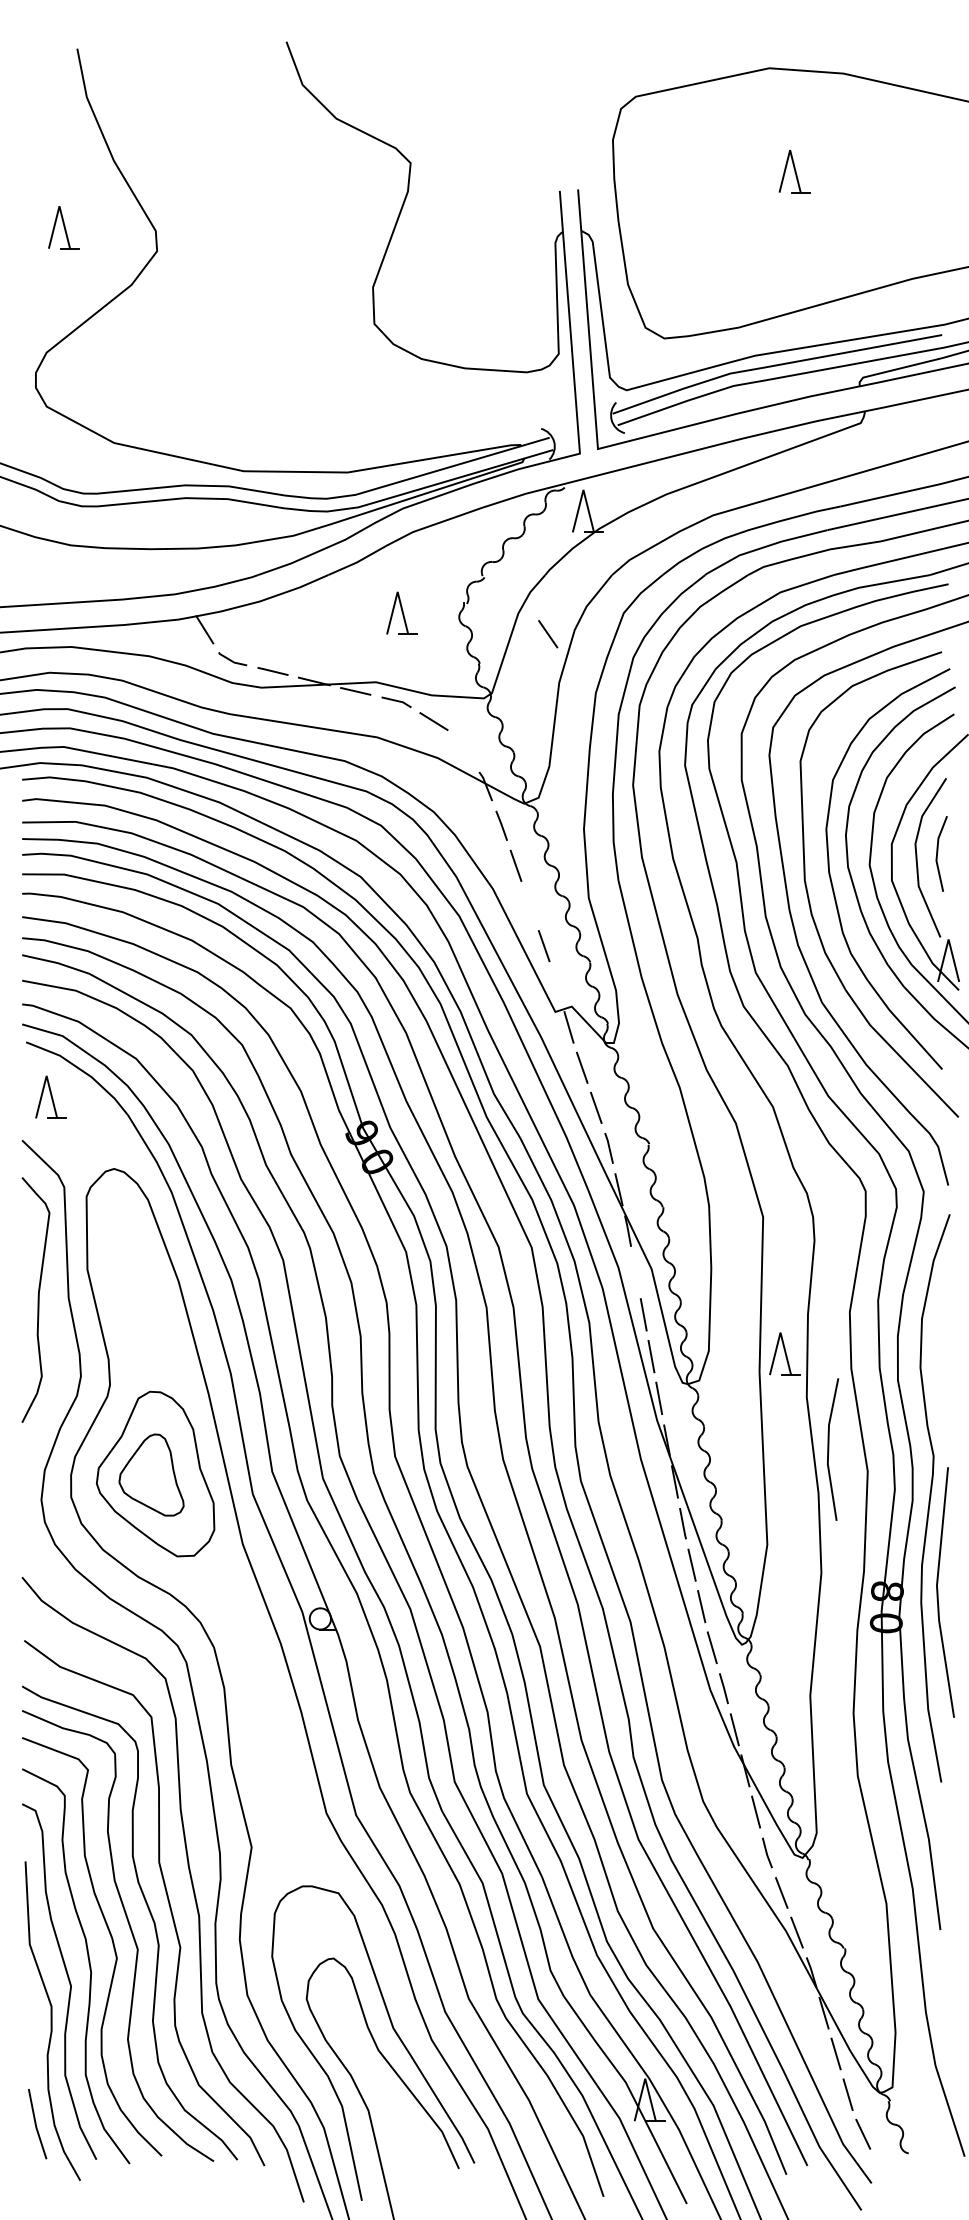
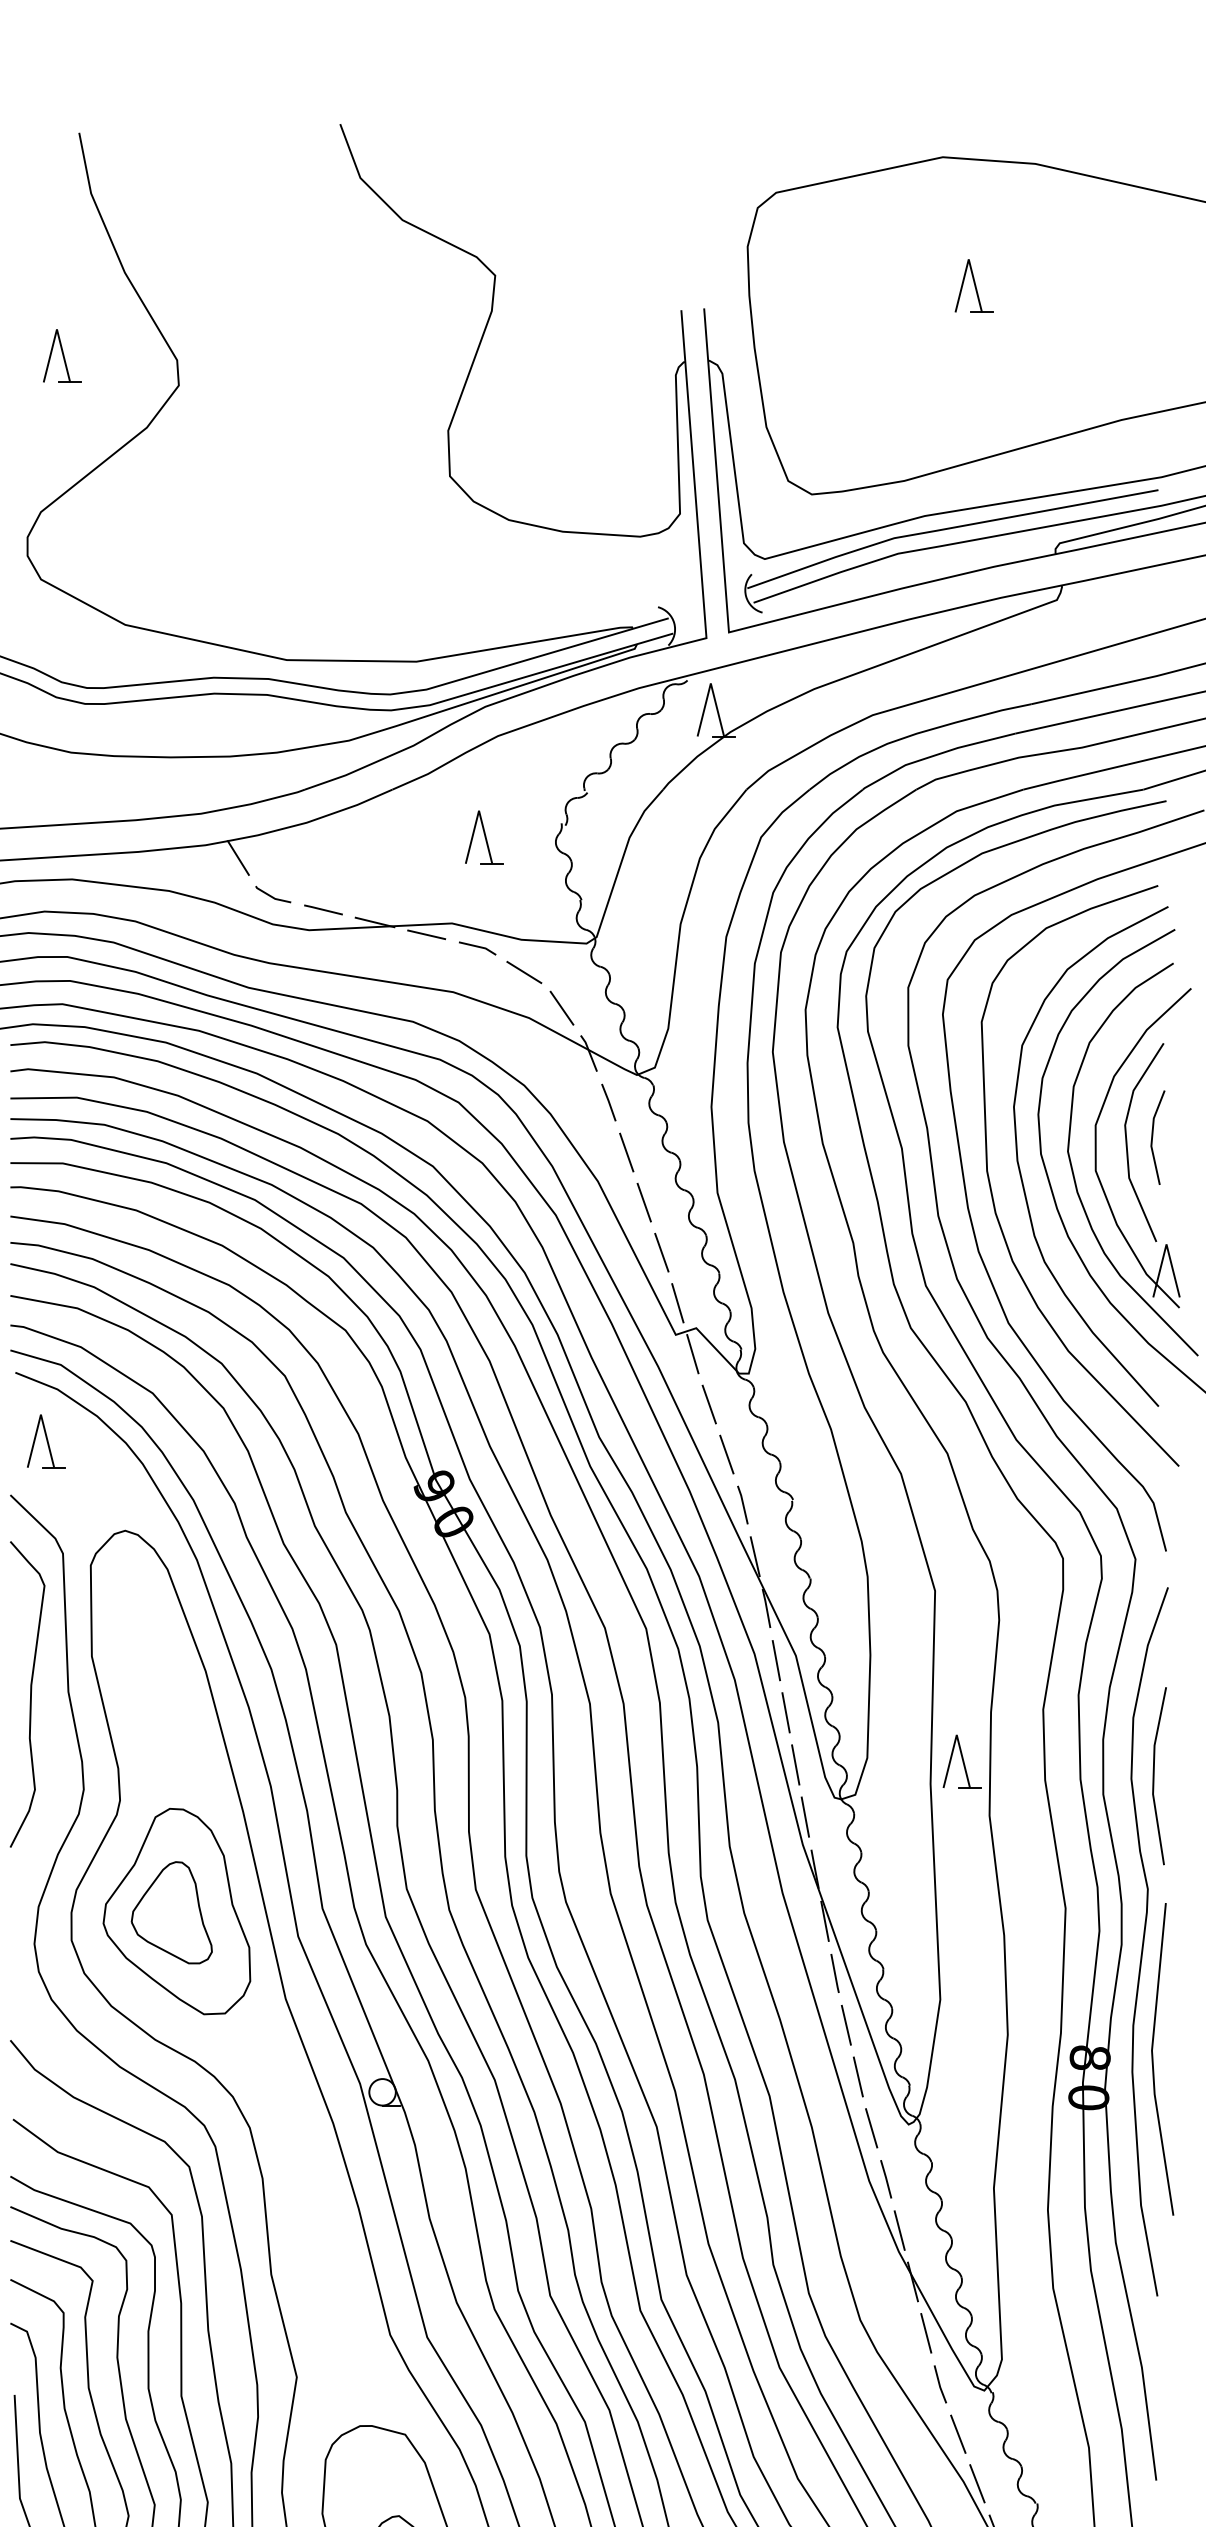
line: (548, 634) -> (562, 1008), moved
line: (529, 905) -> (643, 1202), added
line: (556, 986) -> (677, 1303), added
line: (635, 1272) -> (775, 1659), added
line: (829, 1449) -> (1155, 1776), moved

